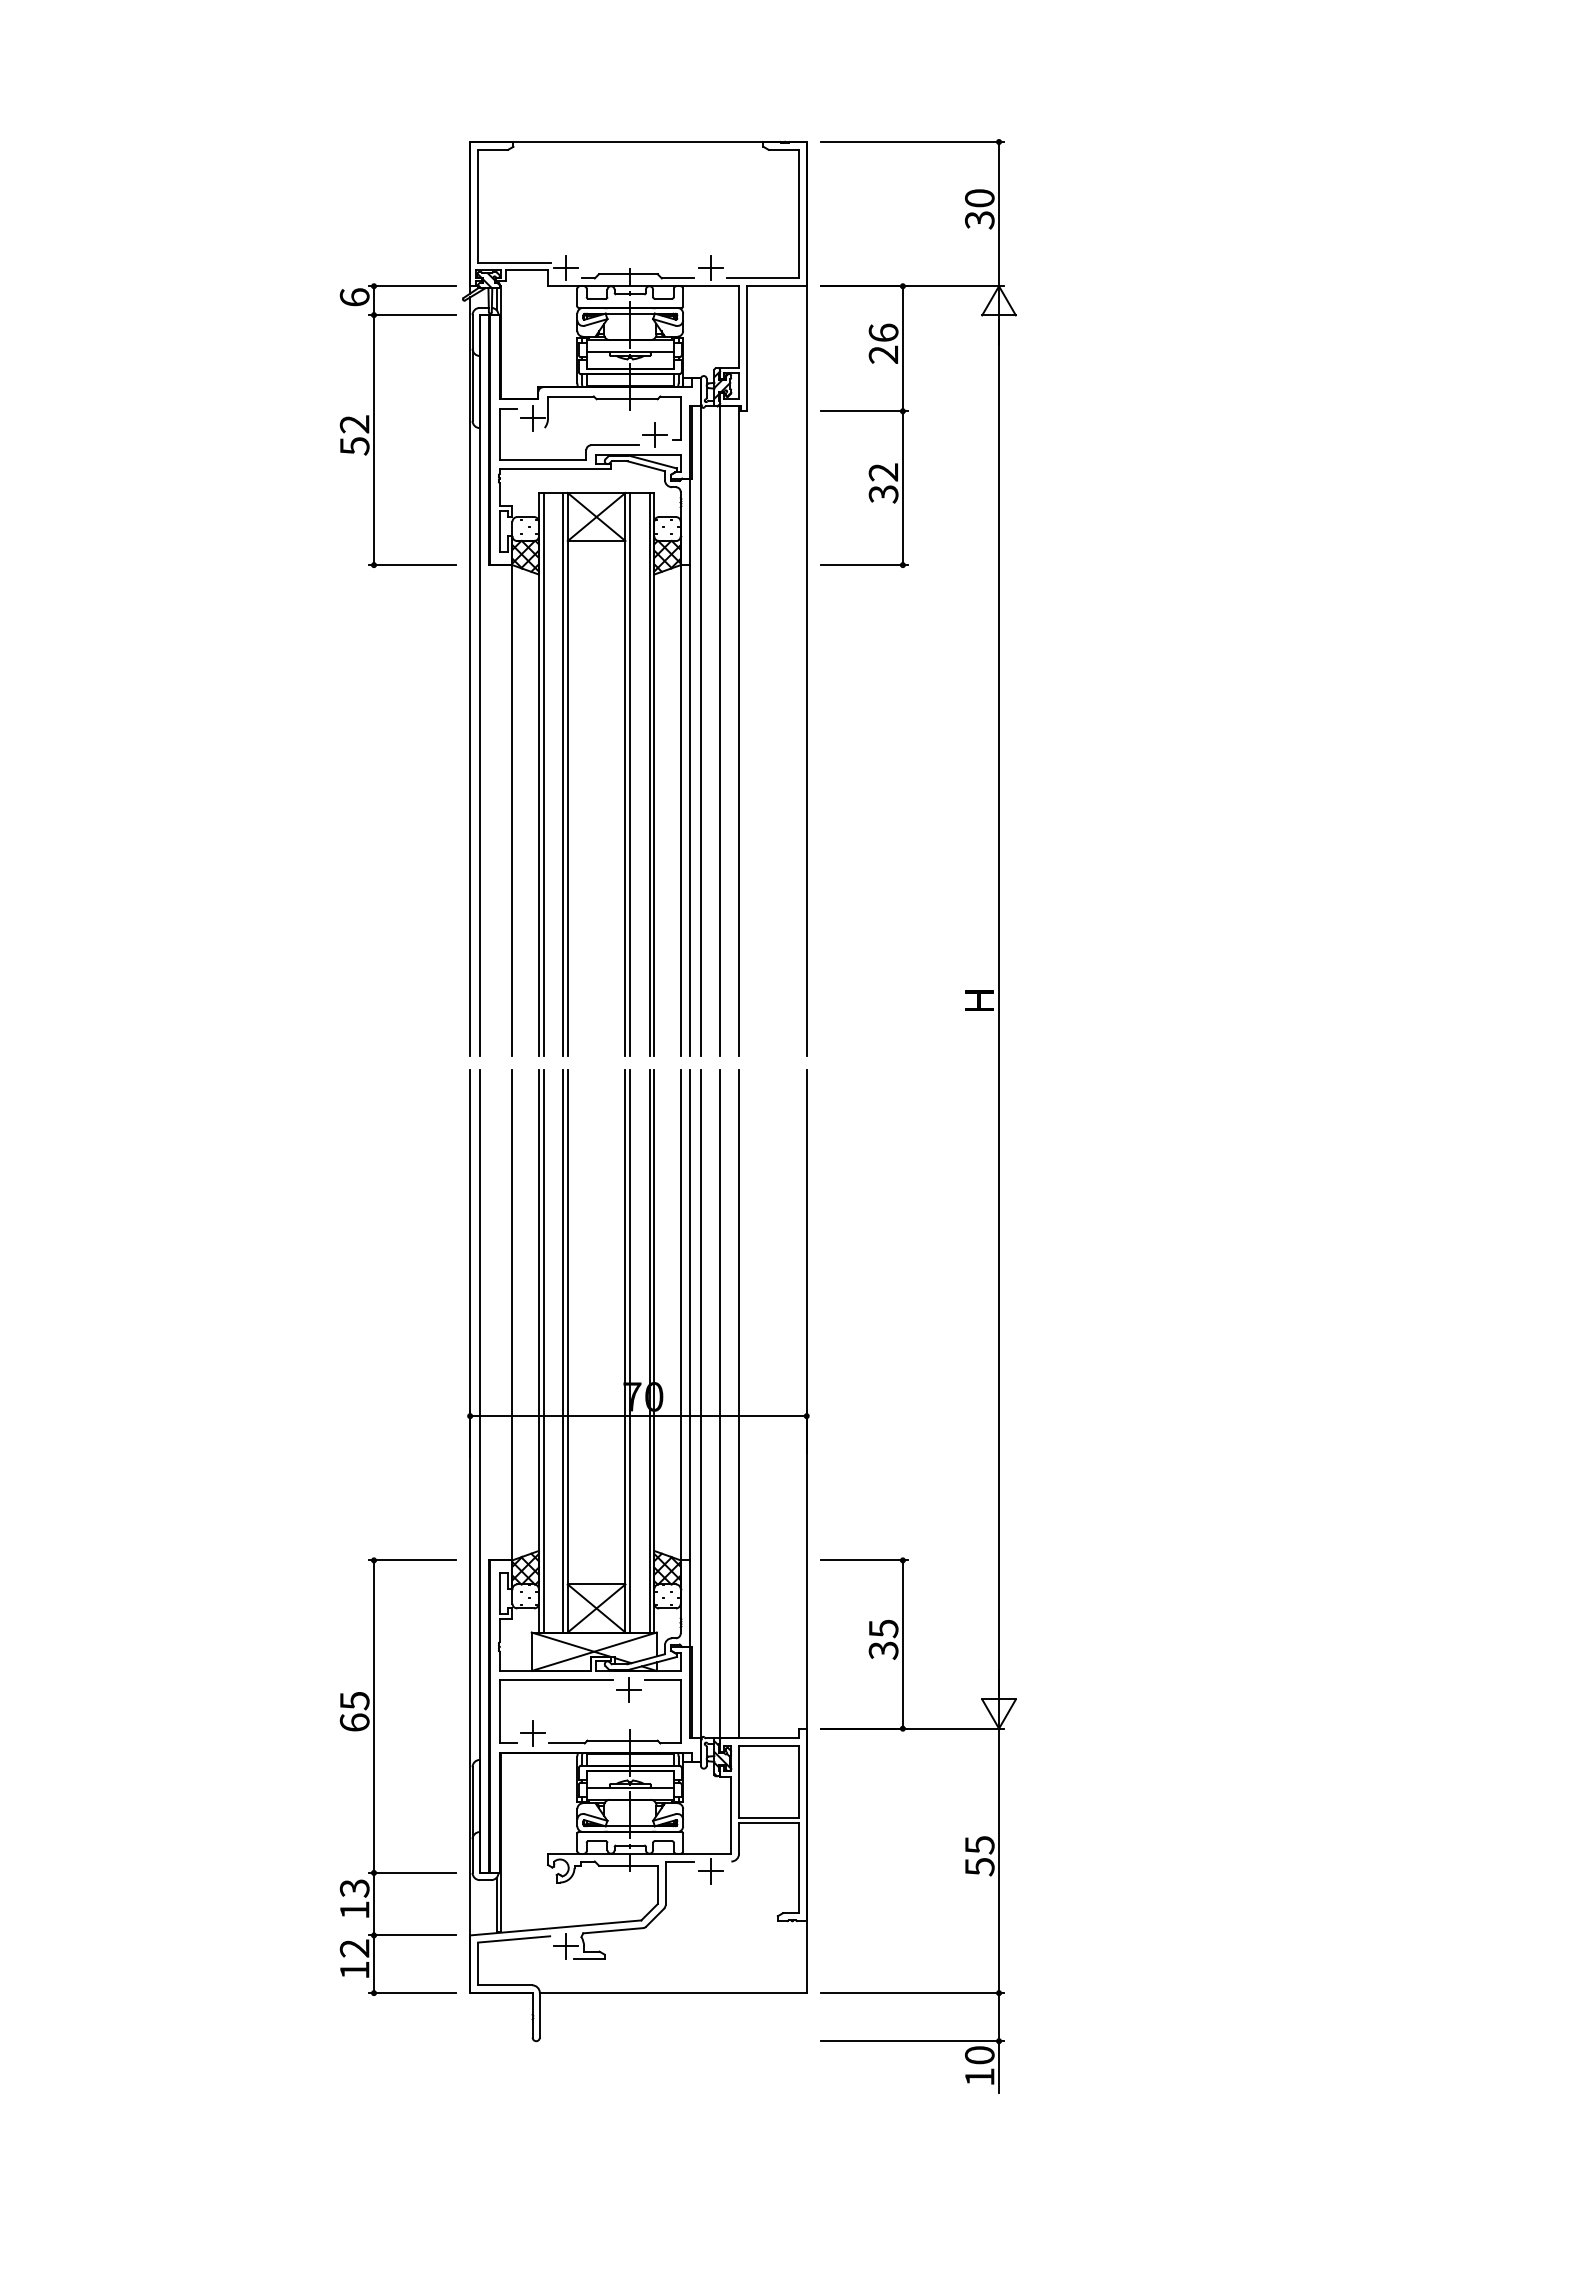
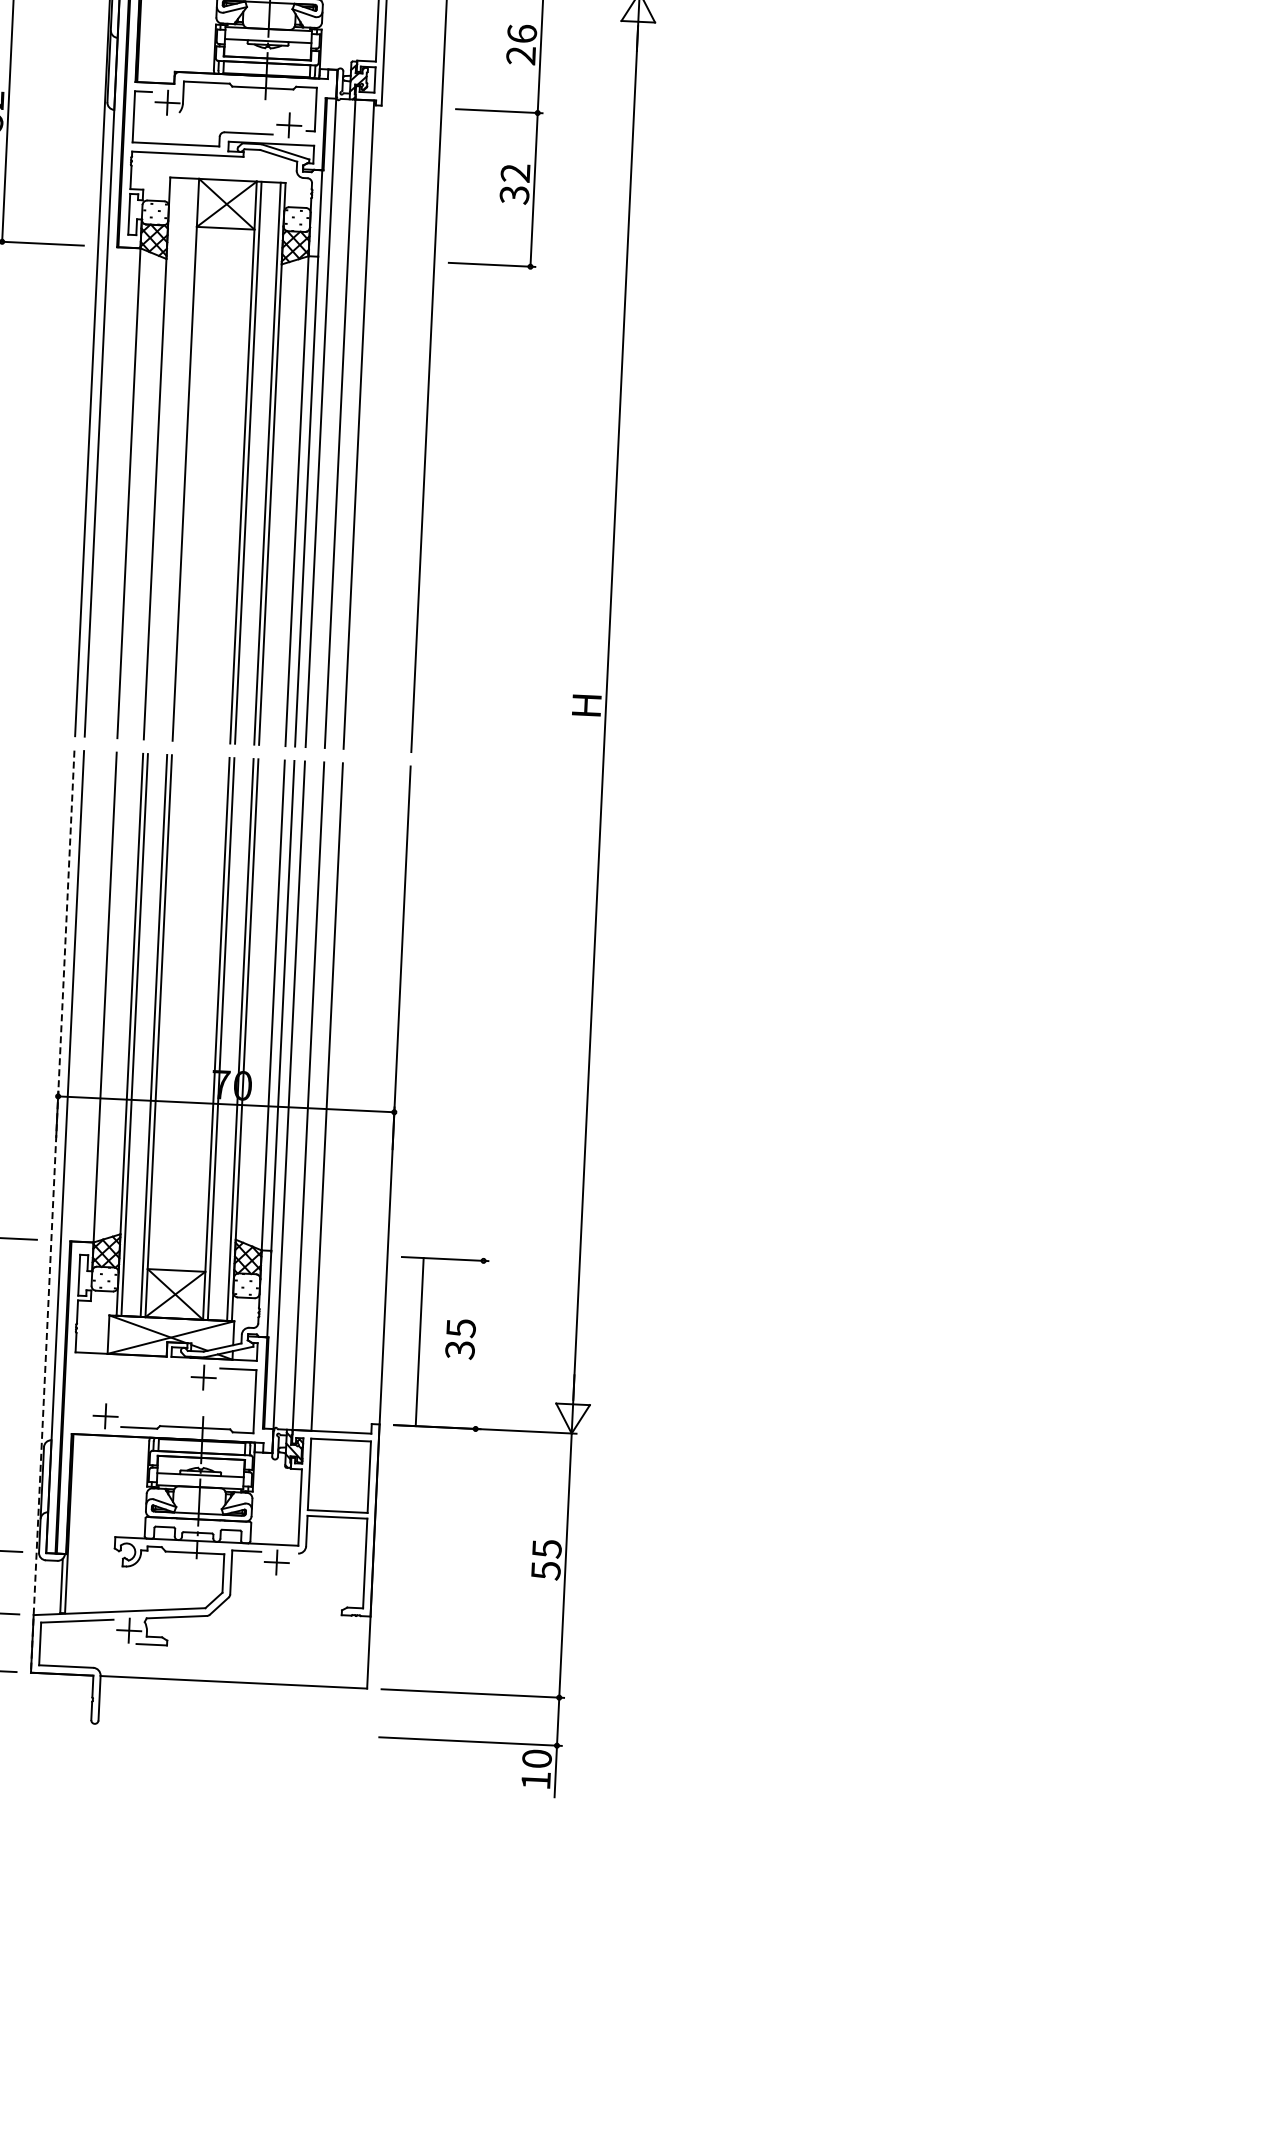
line: (543, 774) -> (161, 458), removed
line: (562, 774) -> (180, 459), removed
line: (470, 1531) -> (53, 1211), solid -> dashed
line: (902, 1644) -> (419, 1342), moved
part: (556, 1680) -> (131, 1364), removed

